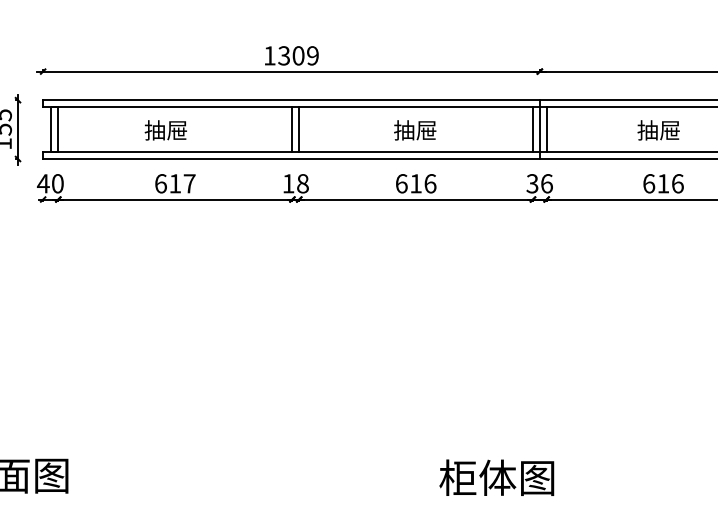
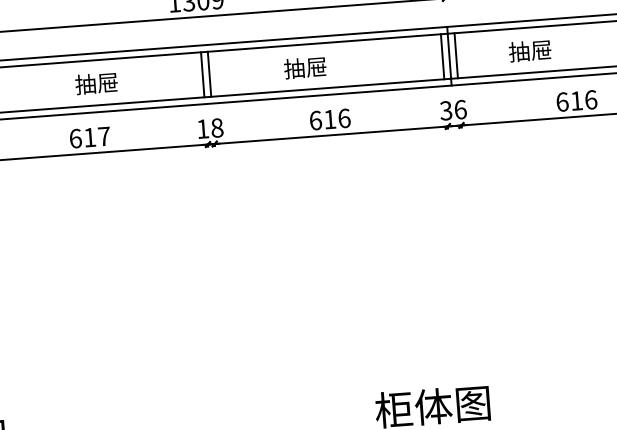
text: (165, 130) -> (96, 83), moved
text: (415, 130) -> (305, 67), moved
text: (658, 130) -> (529, 51), moved

